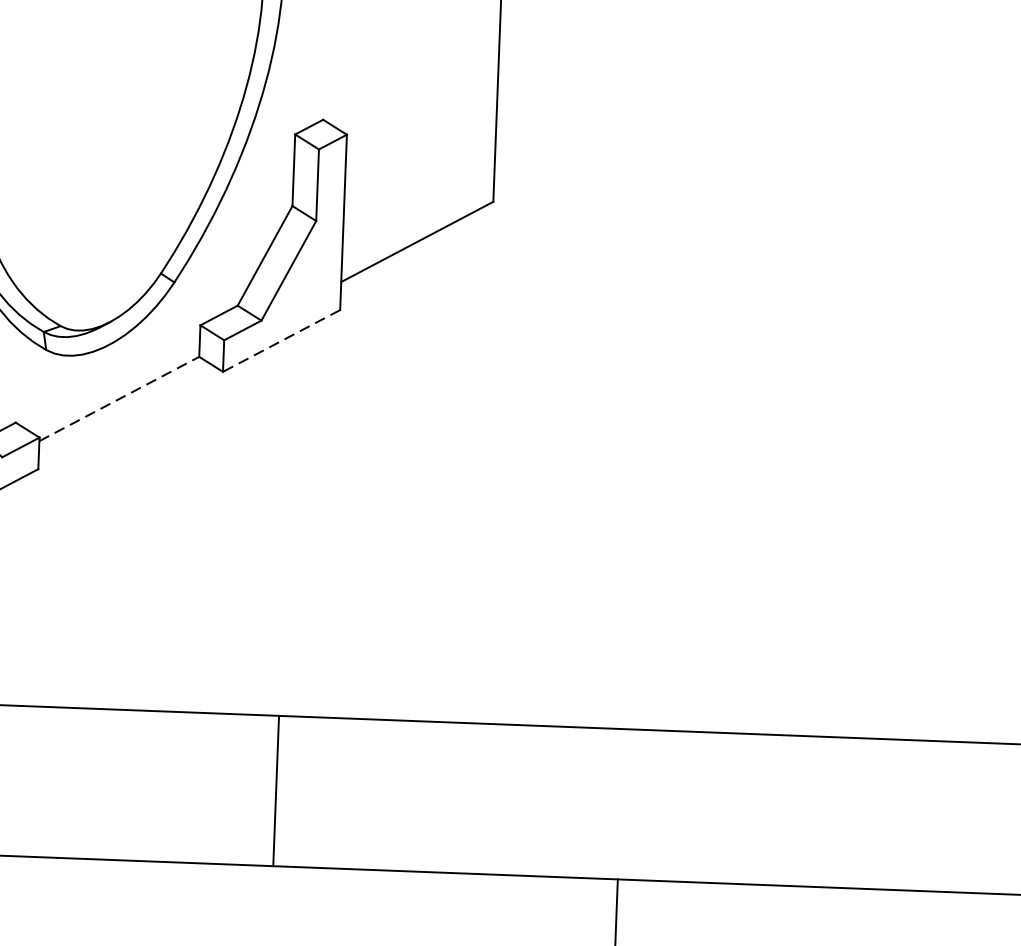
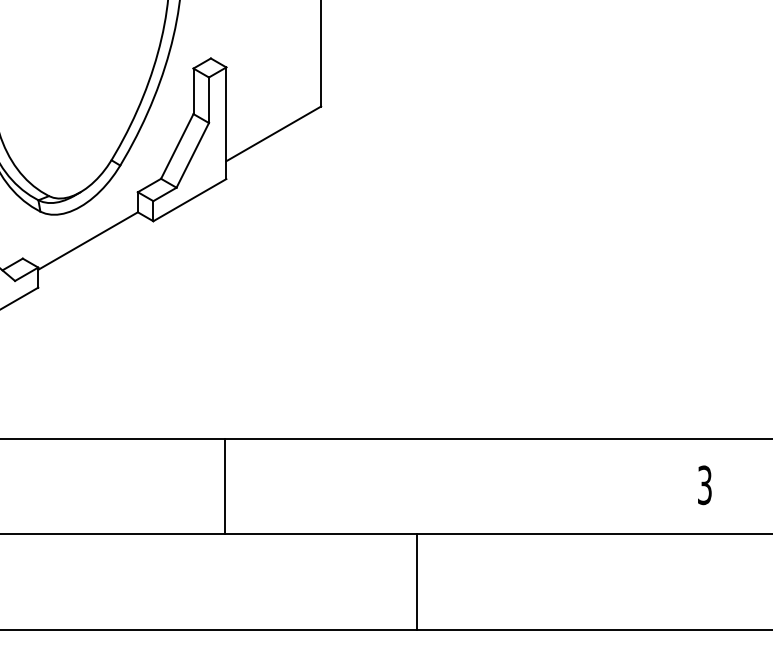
line: (280, 341) -> (189, 200), dashed -> solid
line: (119, 399) -> (88, 241), dashed -> solid
line: (276, 790) -> (225, 486), moved

